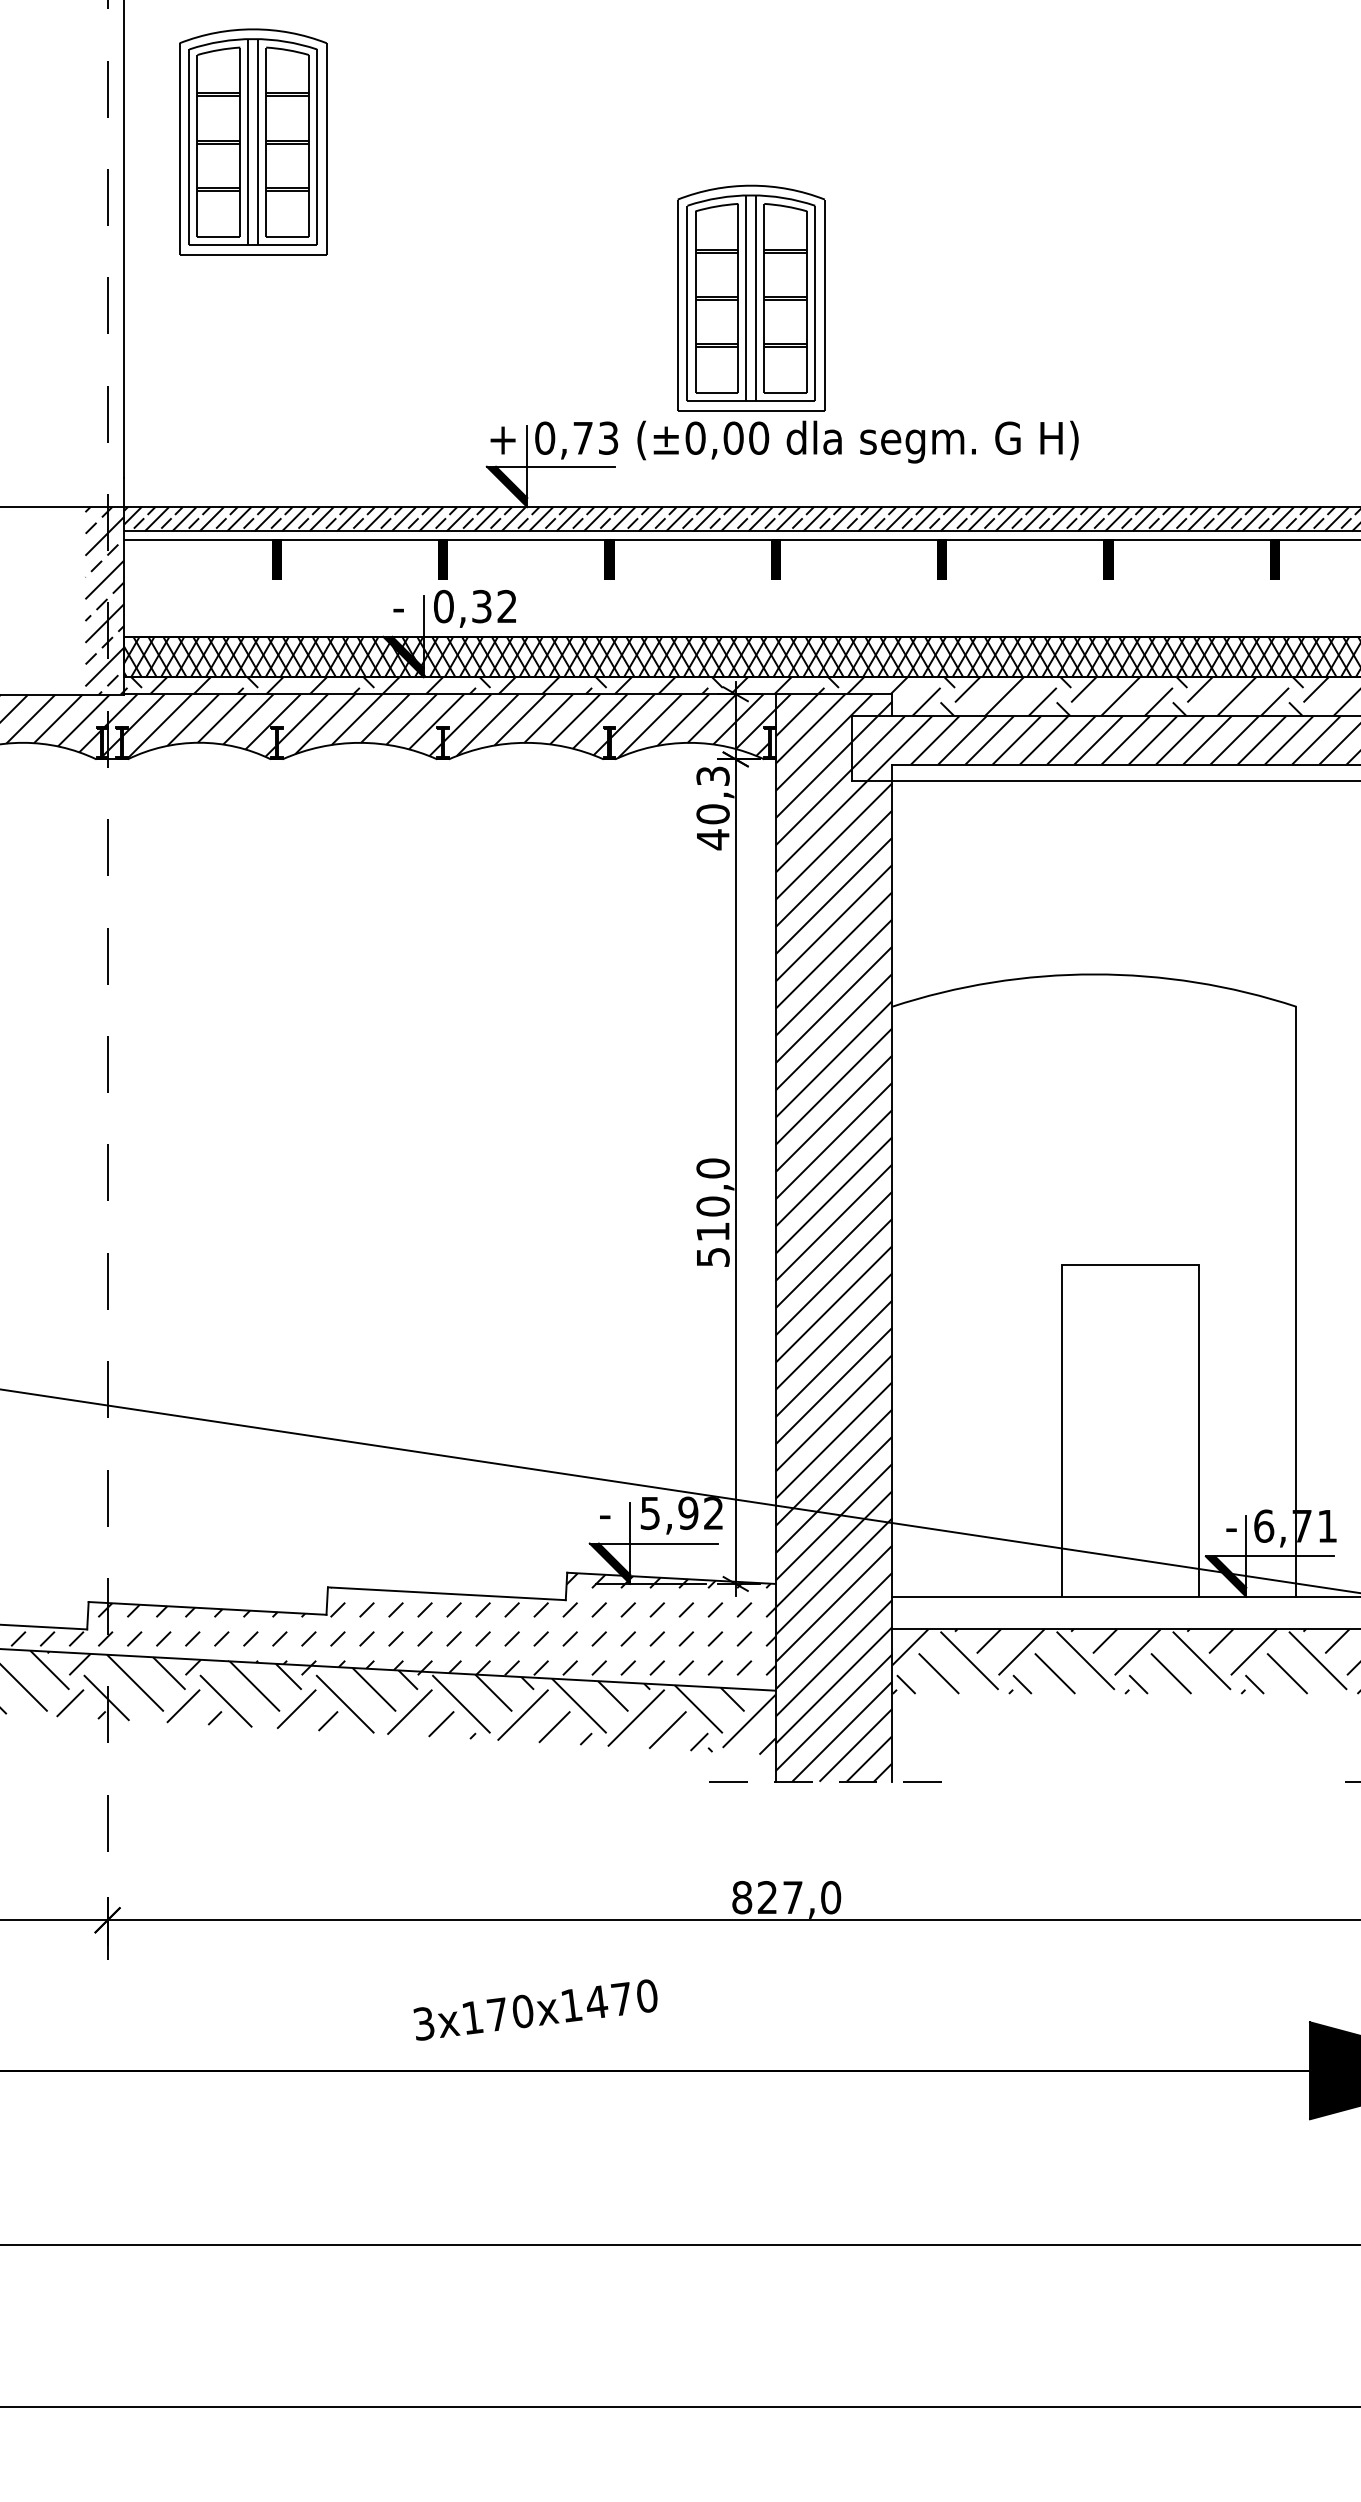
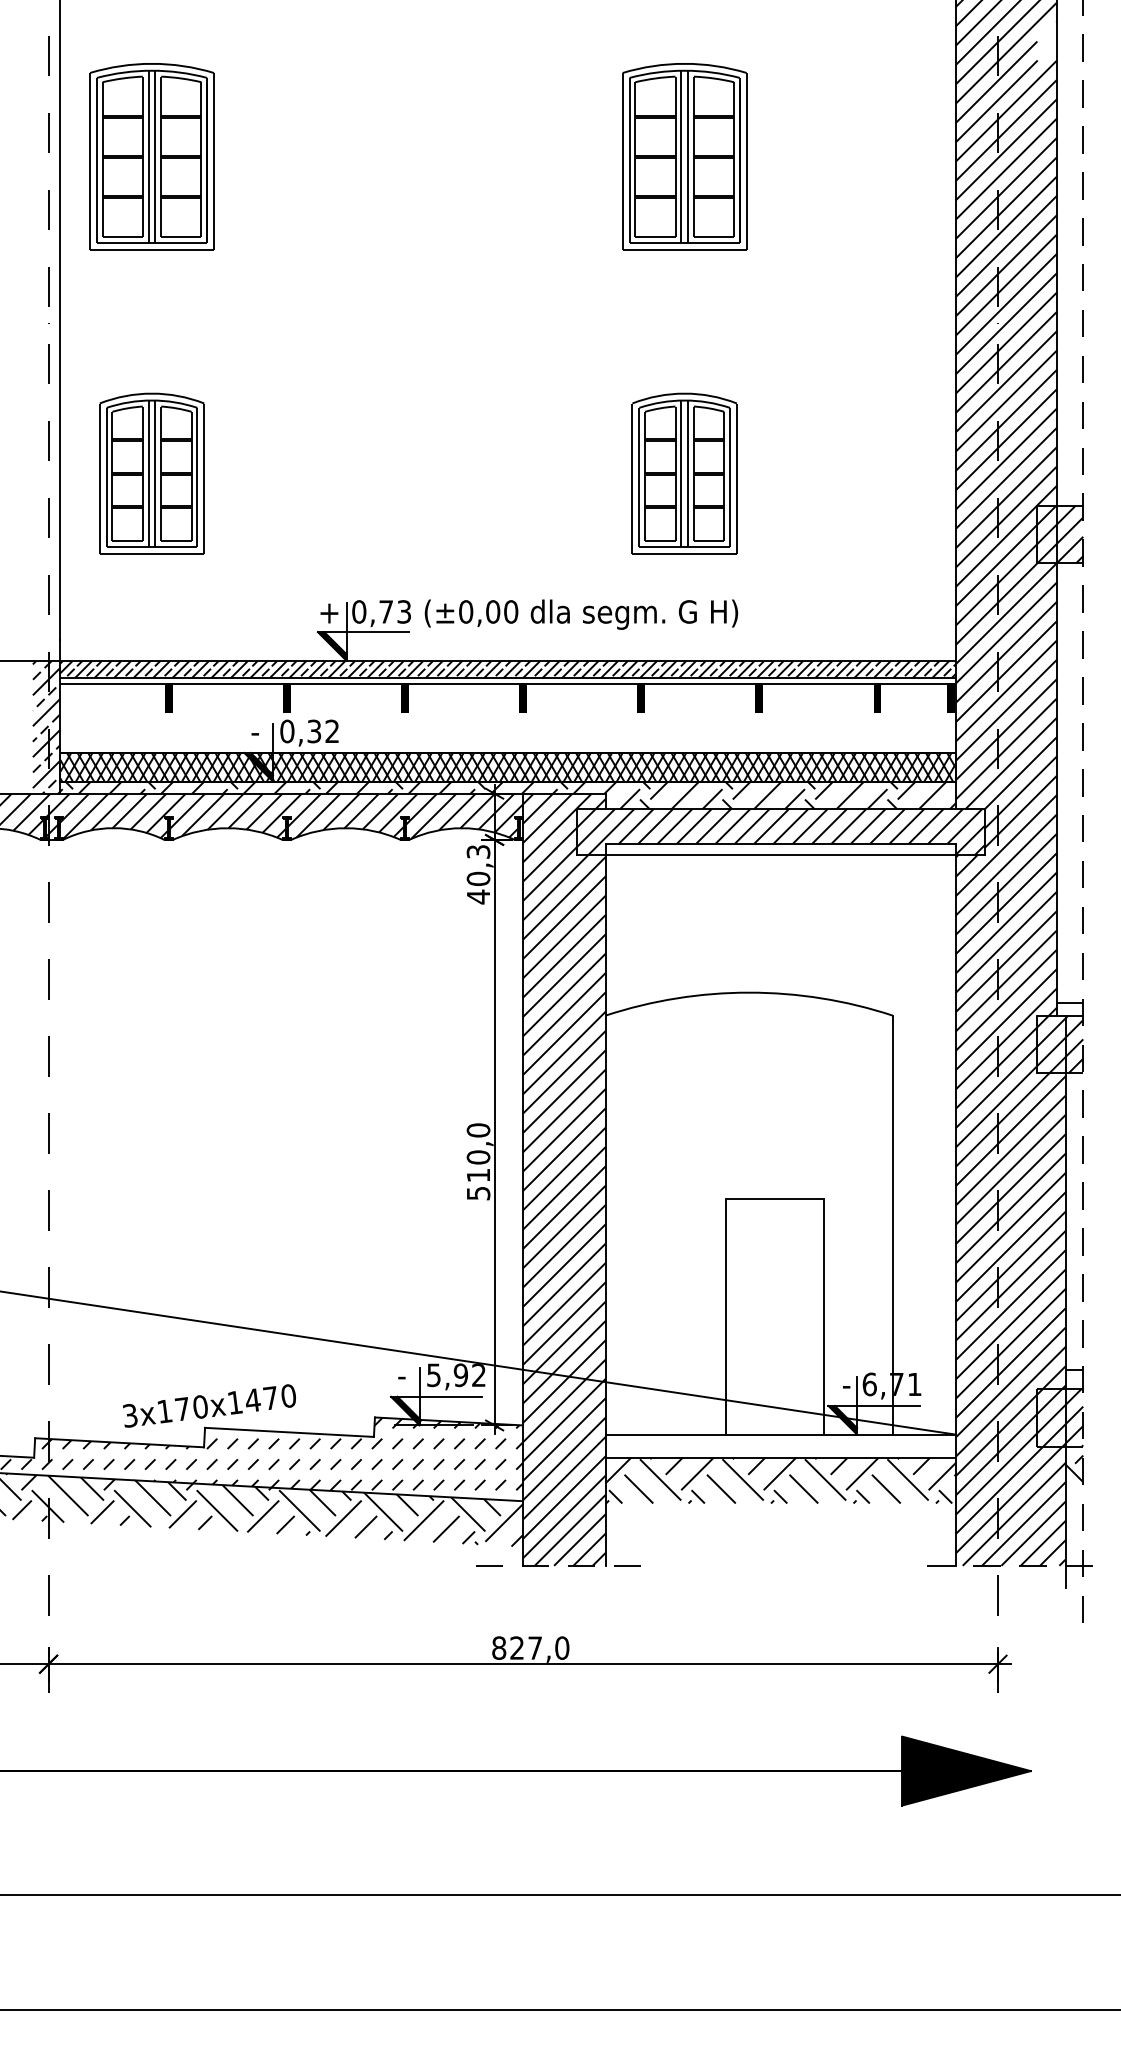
part: (252, 141) -> (151, 473), moved
part: (751, 298) -> (684, 473), moved
text: (535, 2009) -> (209, 1405), moved

